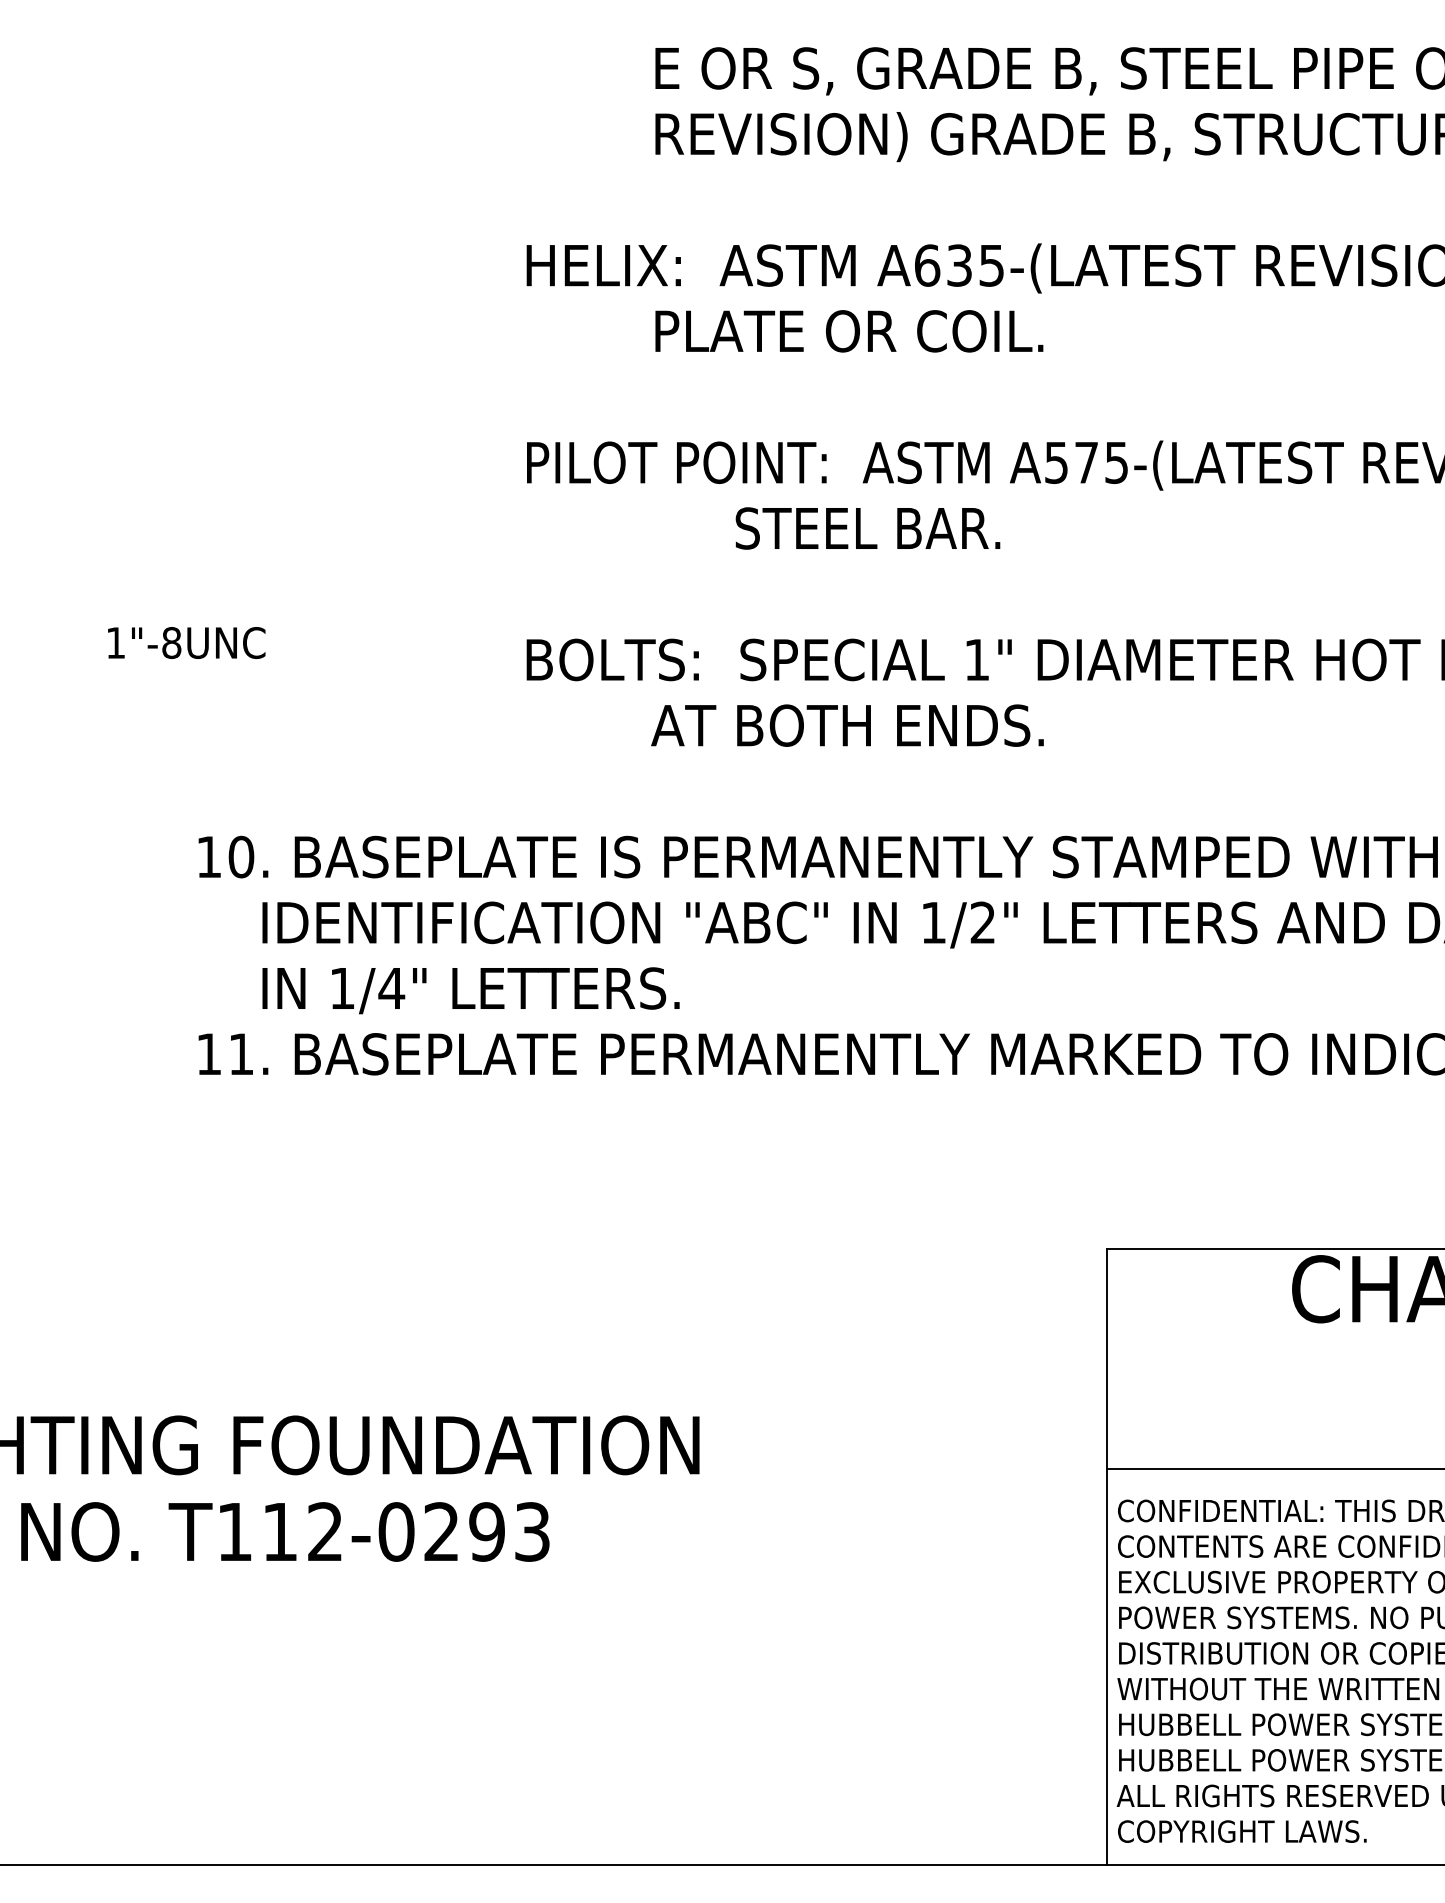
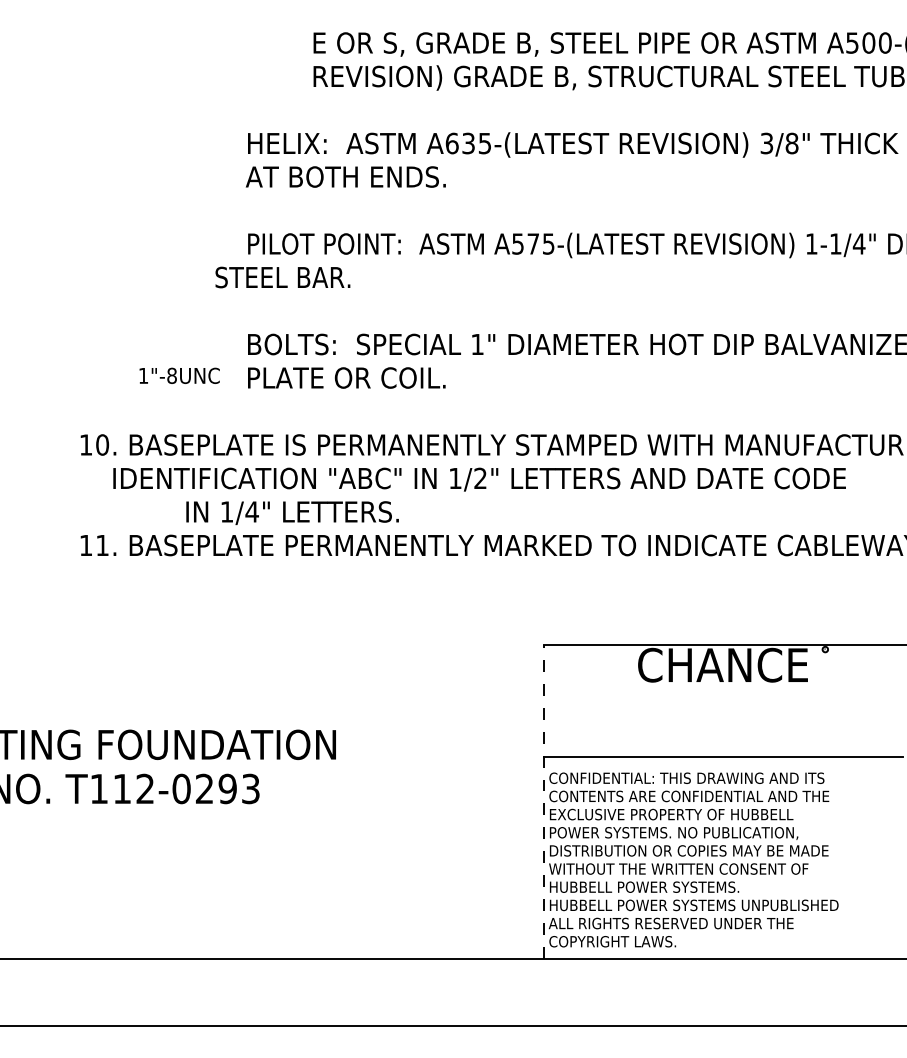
text: (782, 330) -> (378, 176), PLATE OR COIL. -> AT BOTH ENDS.
text: (867, 528) -> (282, 277), moved
text: (186, 642) -> (179, 375), moved
text: (784, 724) -> (379, 377), AT BOTH ENDS. -> PLATE OR COIL.
text: (470, 991) -> (292, 513), moved
line: (1106, 1556) -> (543, 801), solid -> dashed

